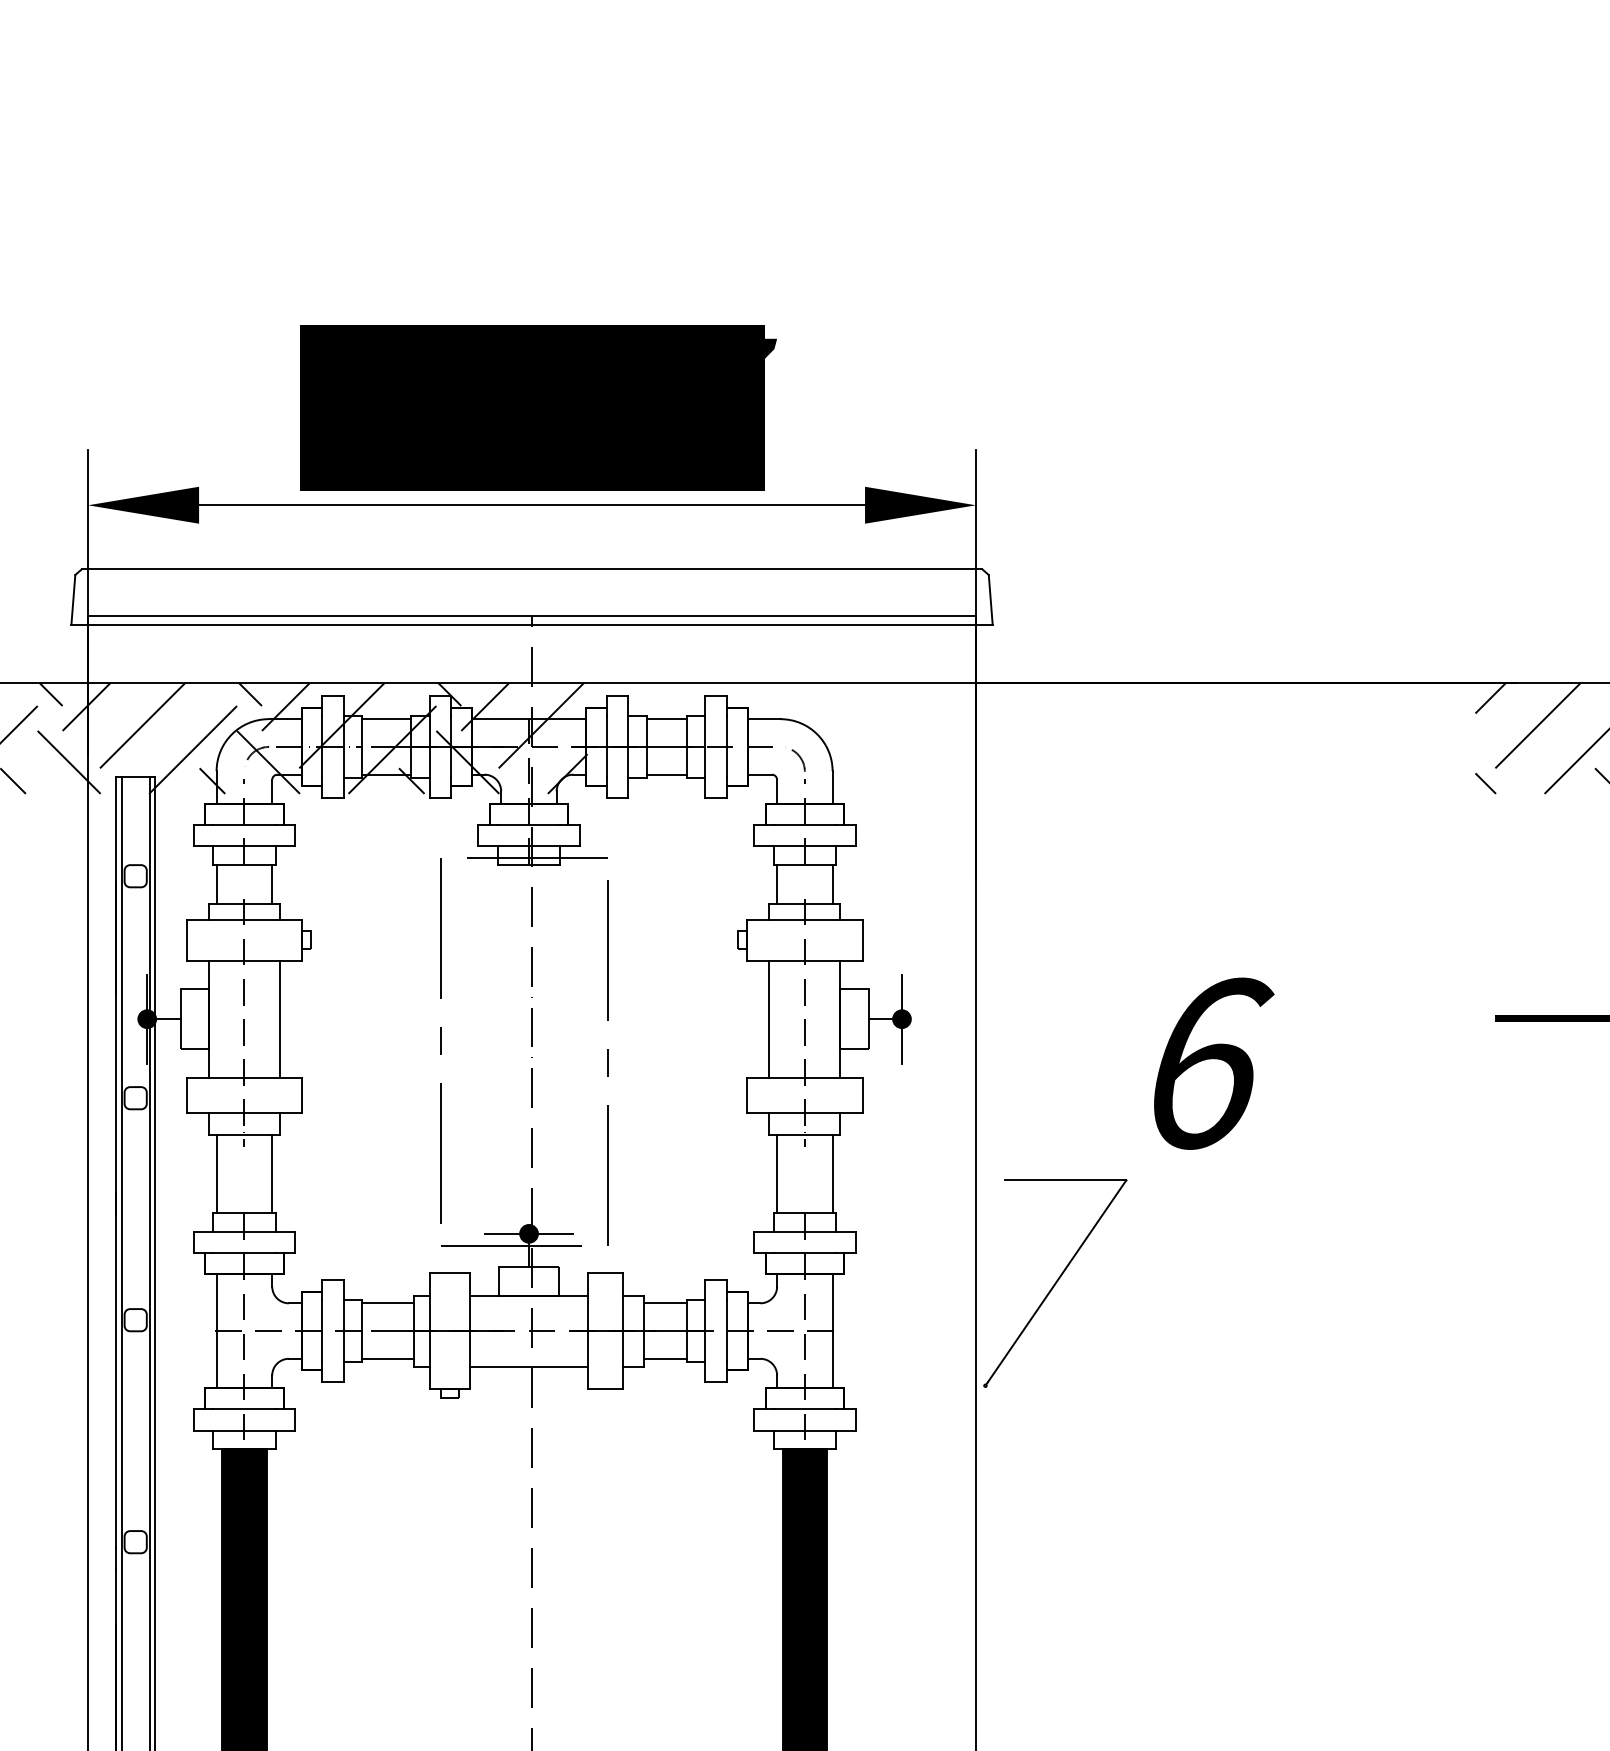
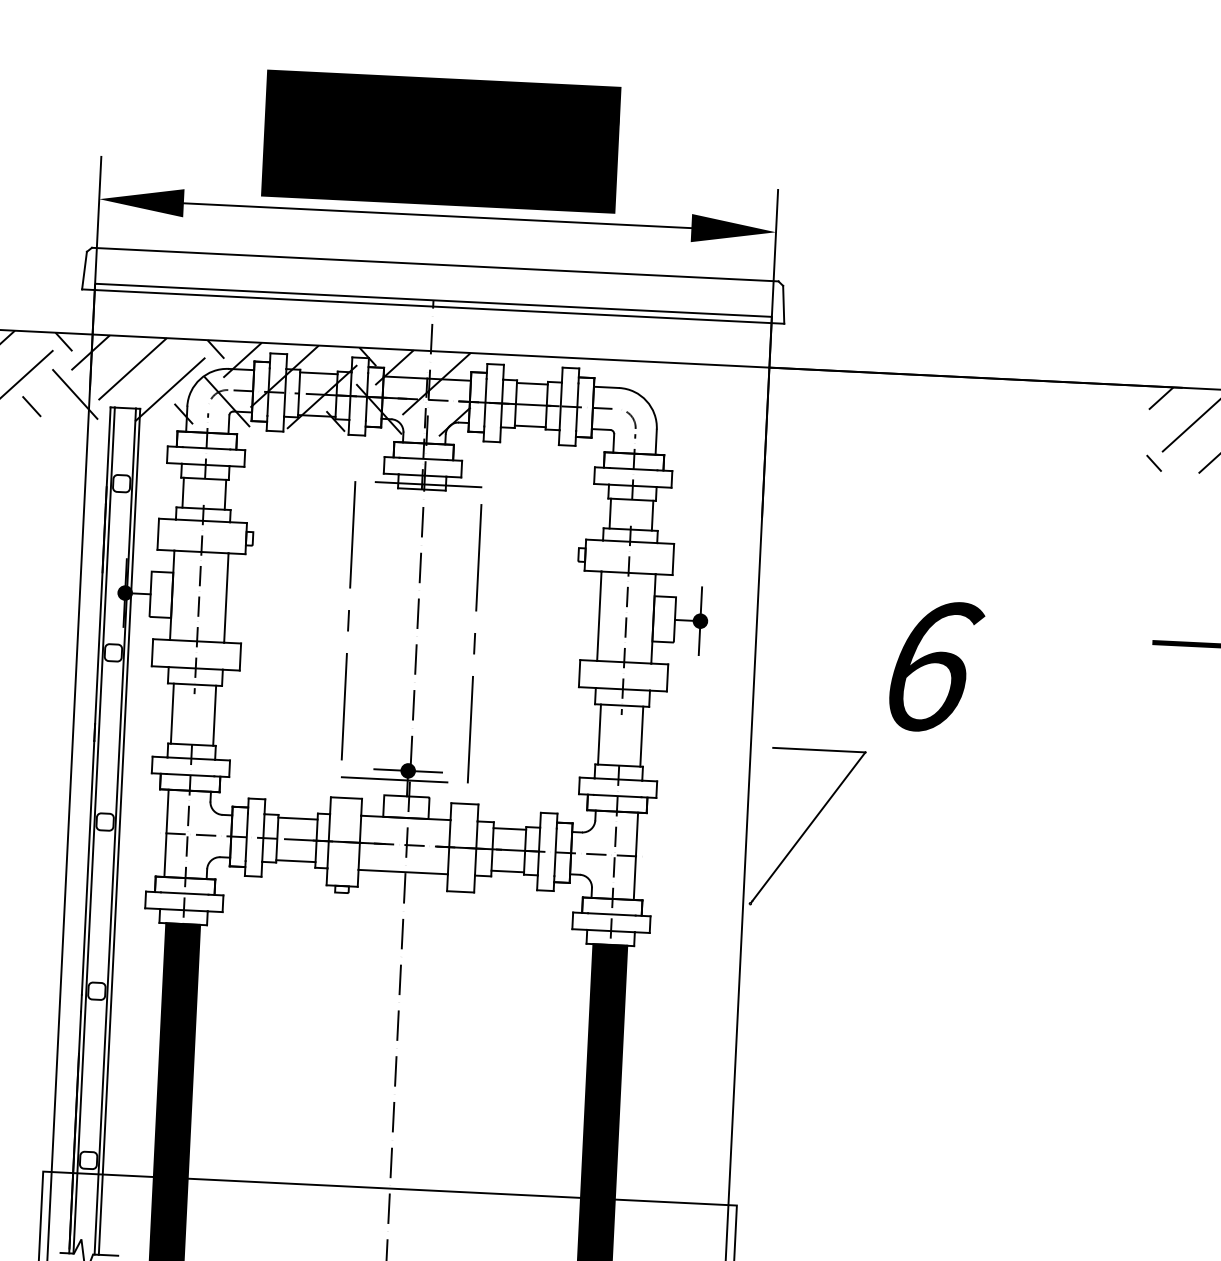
text: (770, 348) -> (625, 105), Ø807 -> Ø800

